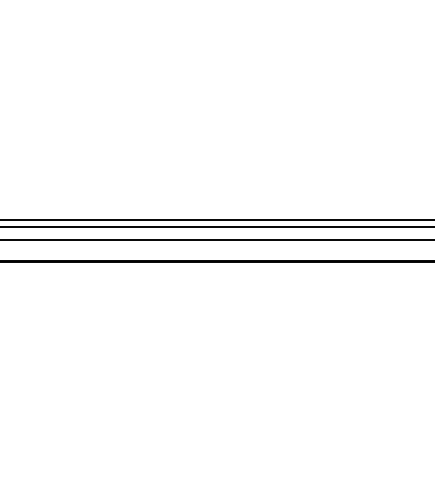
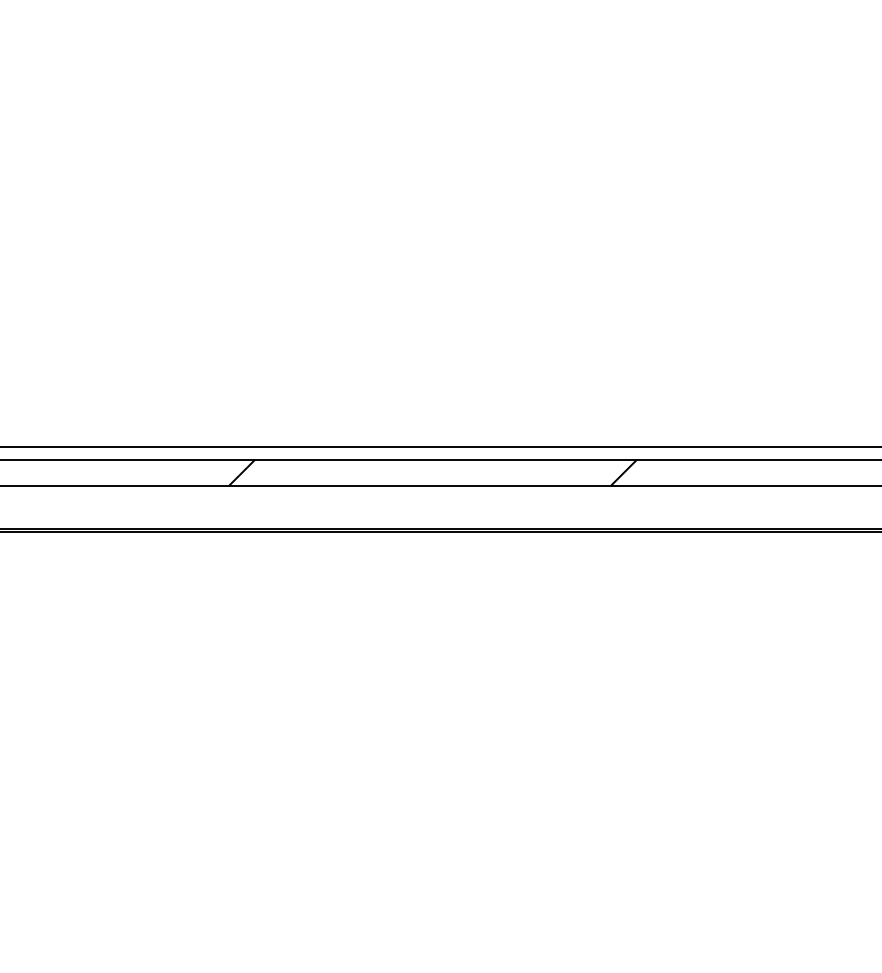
hatch: (213, 232) -> (432, 471), added

